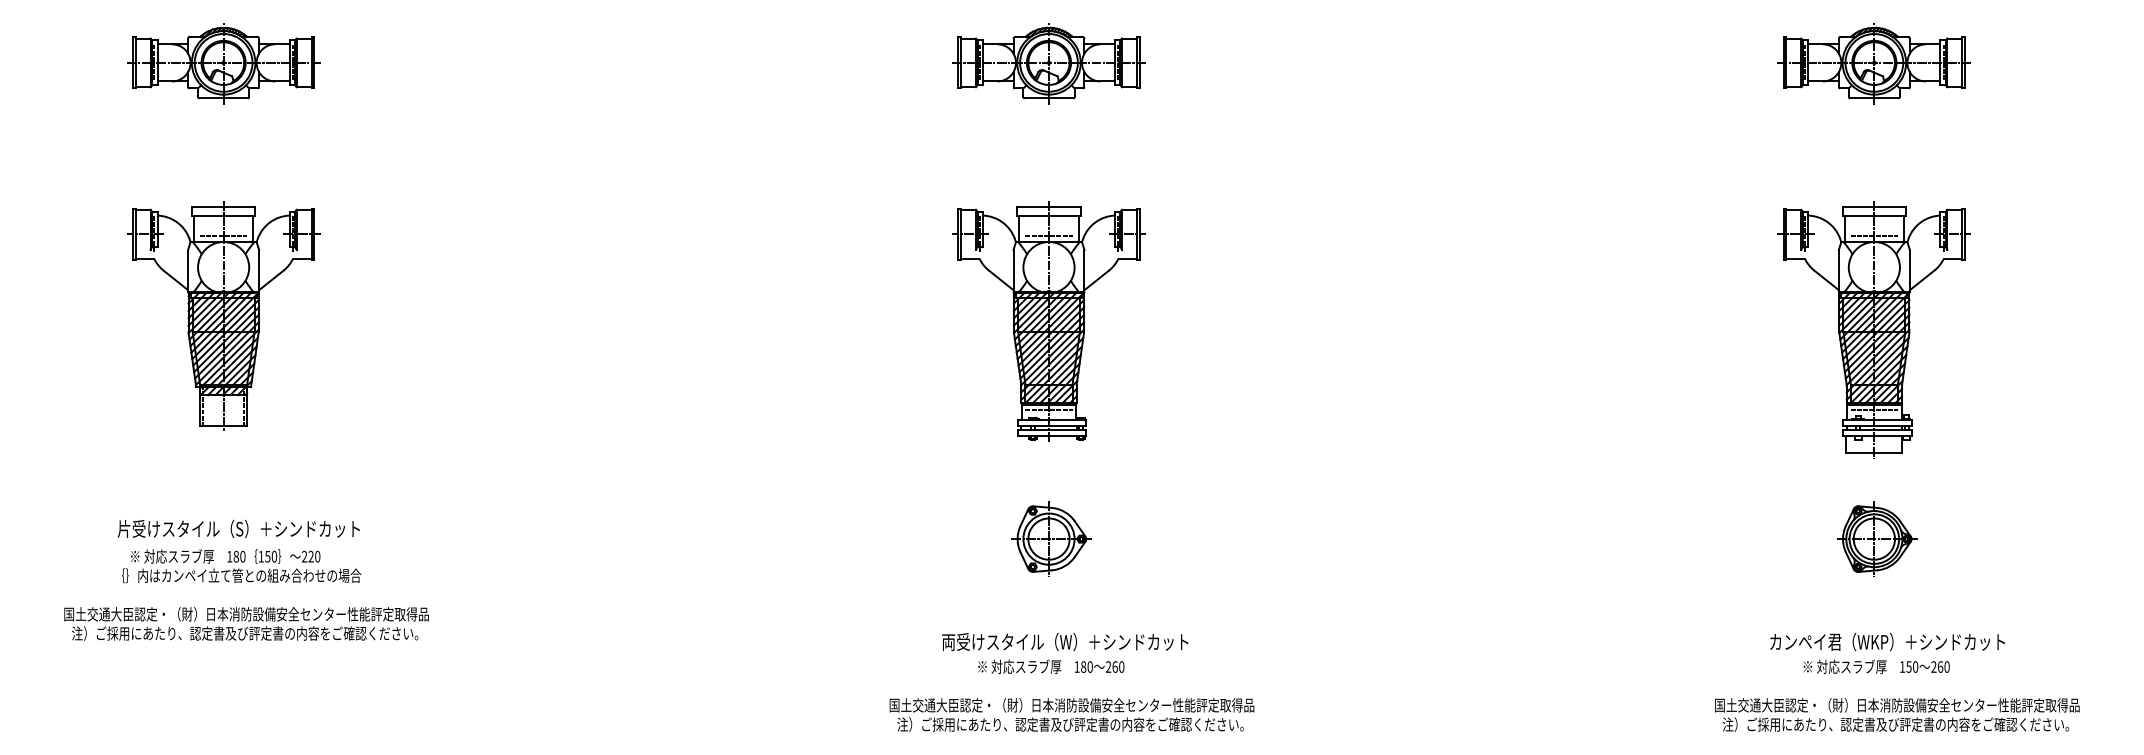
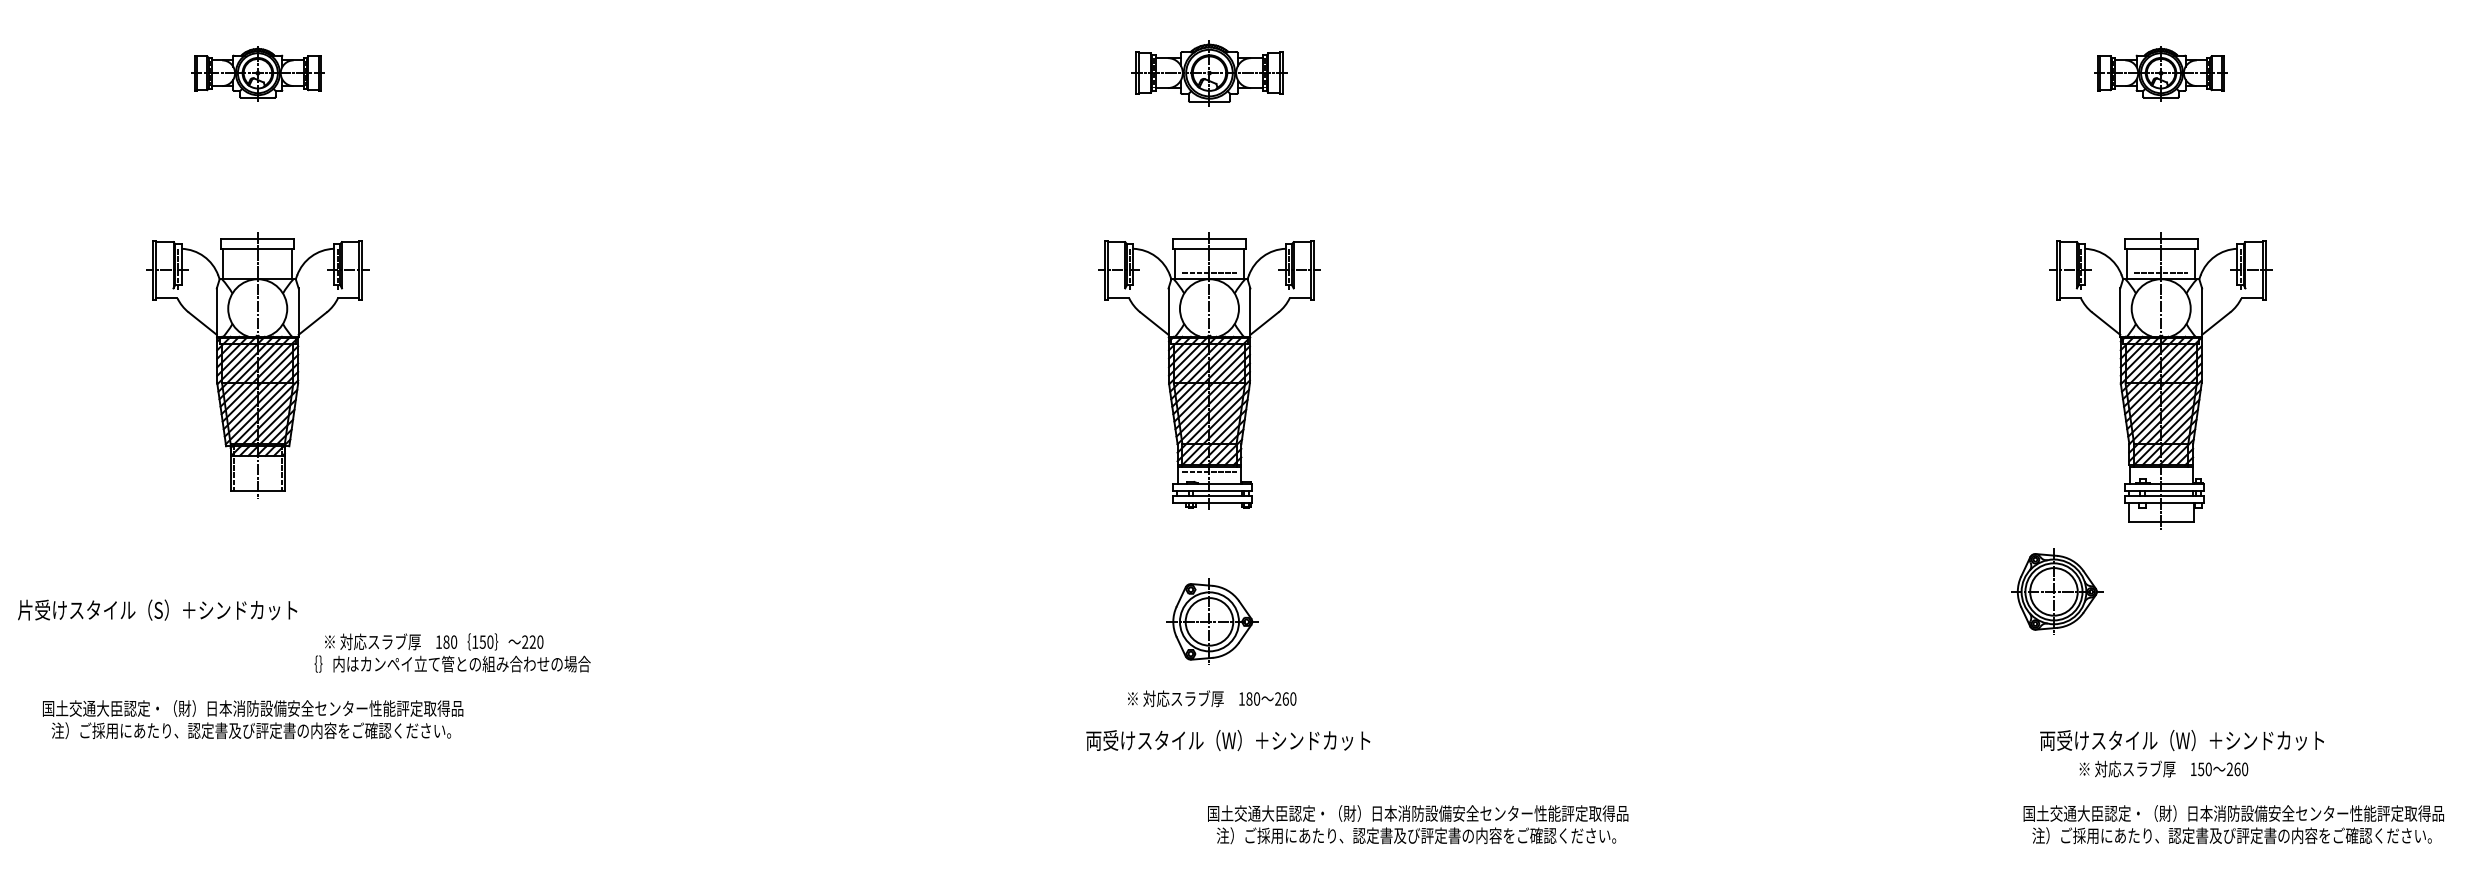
part: (223, 63) -> (257, 73), size x0.6
part: (1048, 63) -> (1208, 73), size x0.7
part: (1873, 63) -> (2160, 73), size x0.6
line: (223, 236) -> (257, 272), removed
line: (1873, 409) -> (2160, 472), removed
text: (238, 528) -> (157, 609), moved
part: (1877, 538) -> (2057, 591), moved
text: (241, 566) -> (452, 653), moved
text: (246, 623) -> (252, 719), moved
text: (1892, 641) -> (2182, 739), カンペイ君（WKP）＋シンドカット -> 両受けスタイル（W）＋シンドカット
text: (1051, 666) -> (1212, 698), moved
text: (1071, 714) -> (1417, 824), moved
text: (1897, 714) -> (2234, 824), moved

